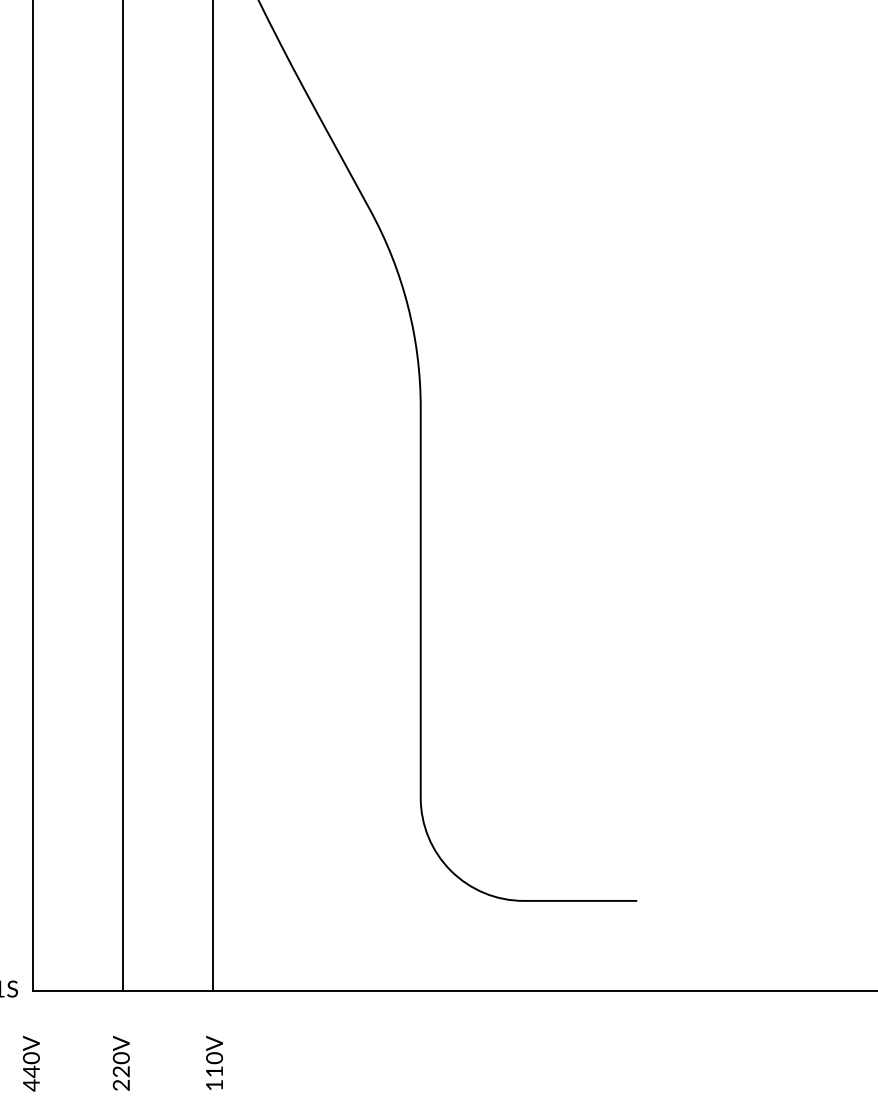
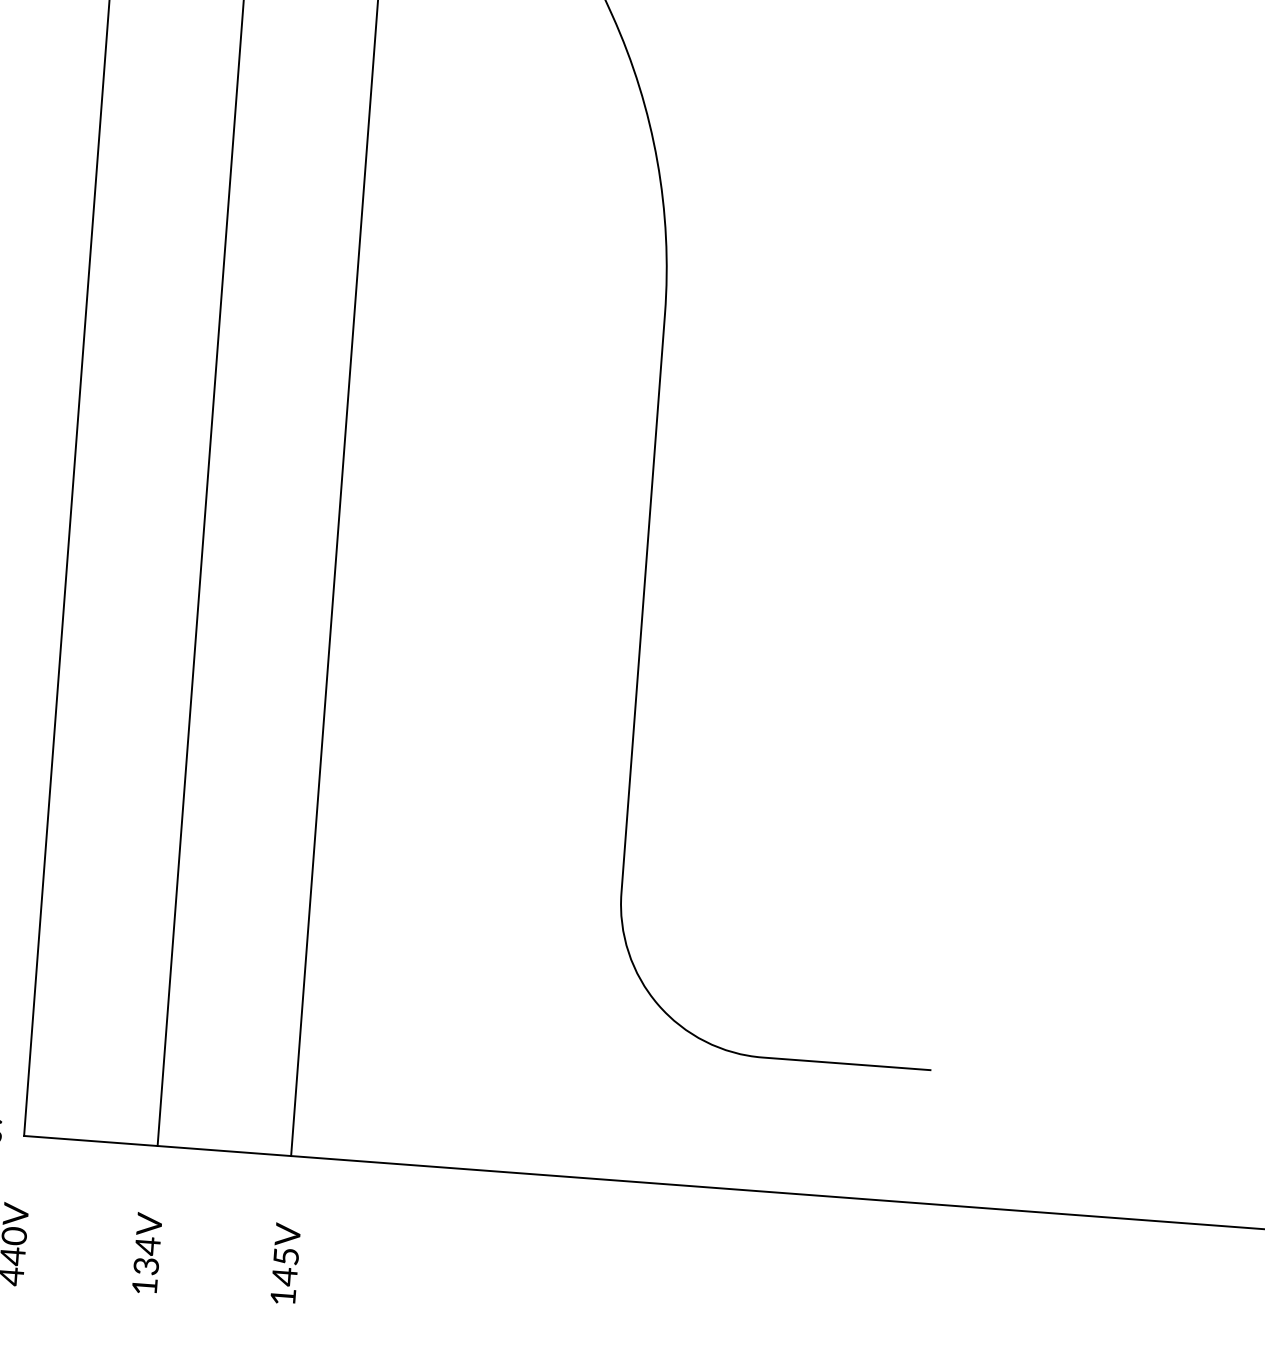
text: (214, 1065) -> (285, 1267), 110V -> 145V
text: (120, 1071) -> (145, 1265), 220V -> 134V

